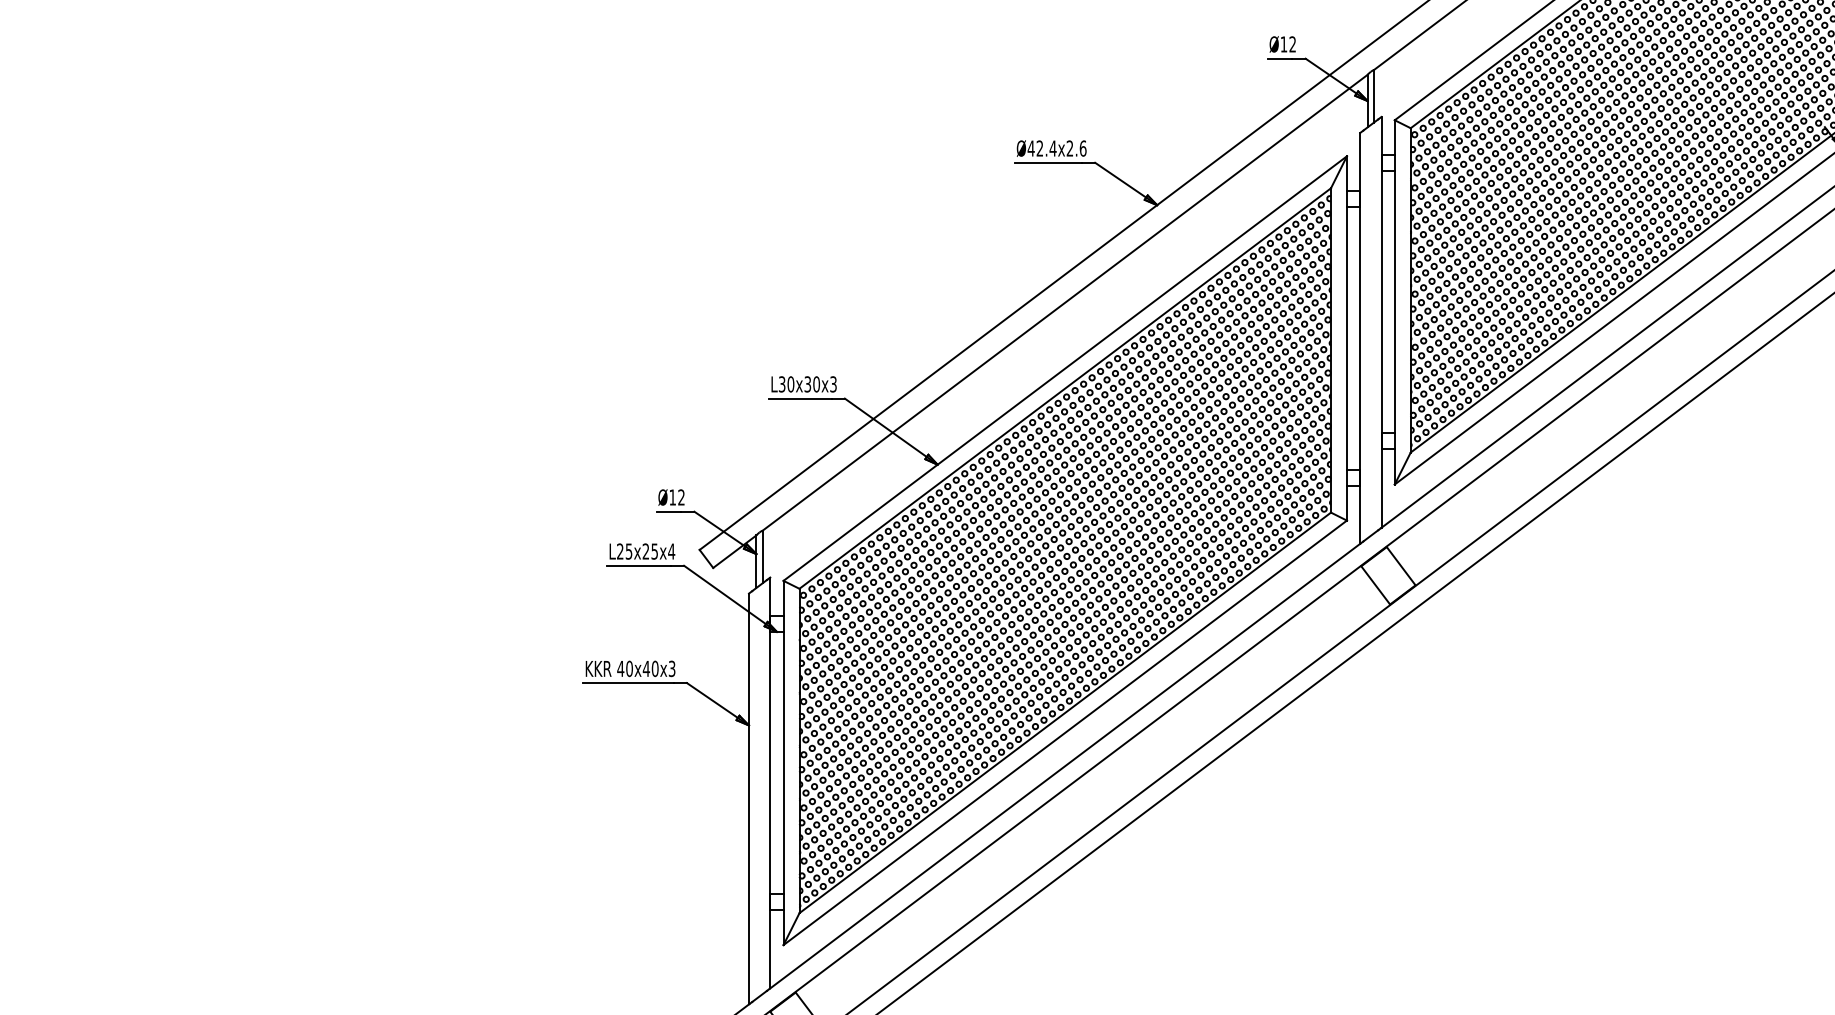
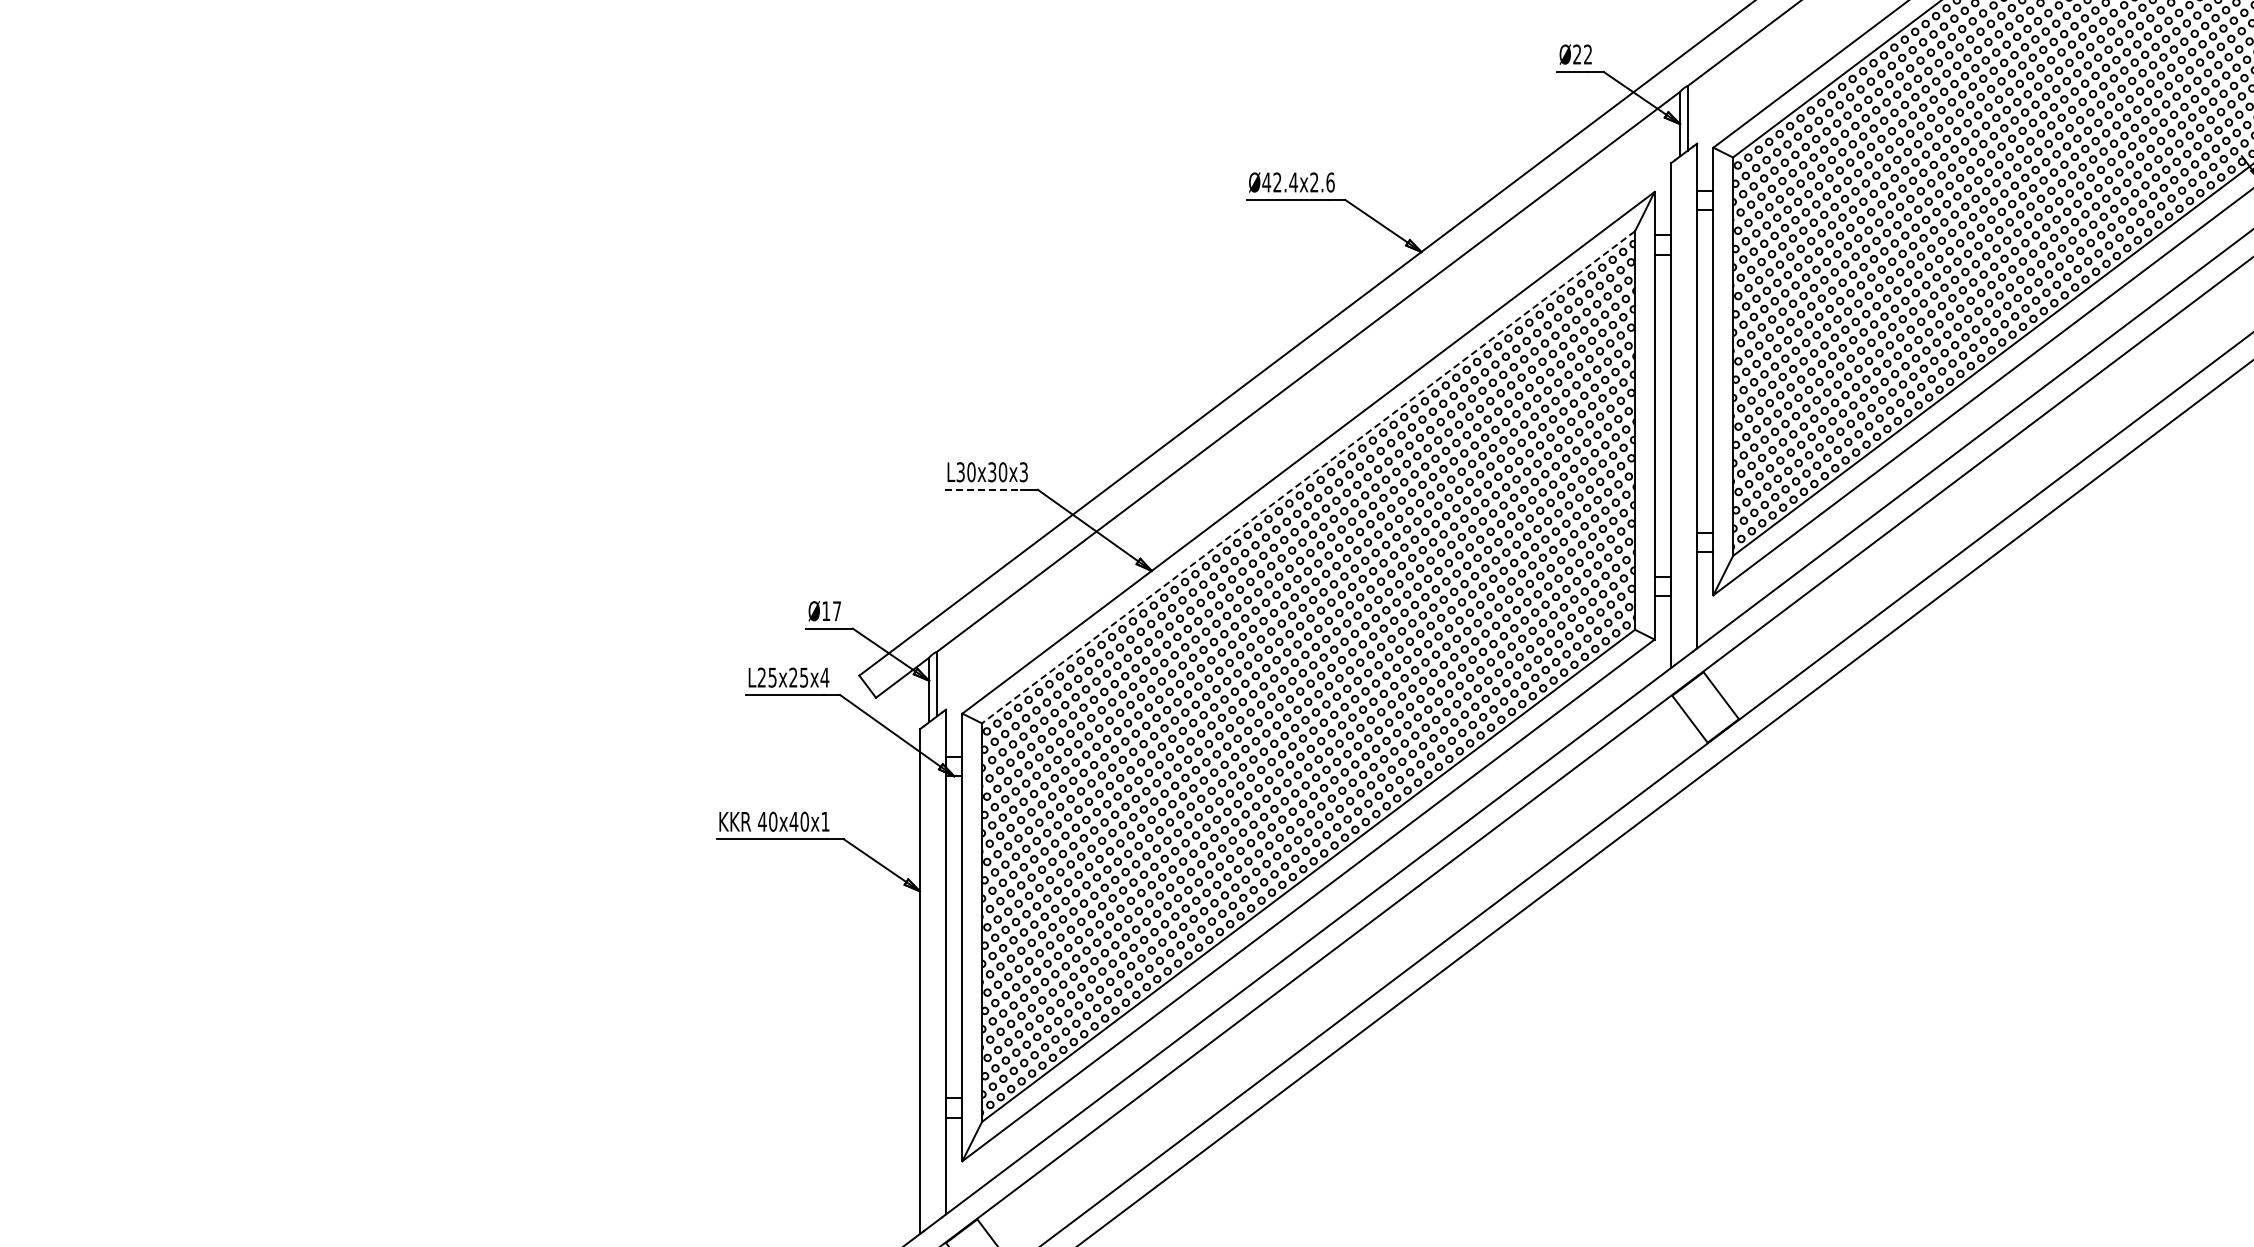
text: (1284, 44) -> (1577, 54), Ø12 -> Ø22
line: (1065, 388) -> (1308, 477), solid -> dashed
line: (800, 398) -> (983, 489), solid -> dashed
text: (681, 496) -> (836, 610), Ø12 -> Ø17
text: (672, 668) -> (825, 821), 40x40x3 -> 40x40x1

